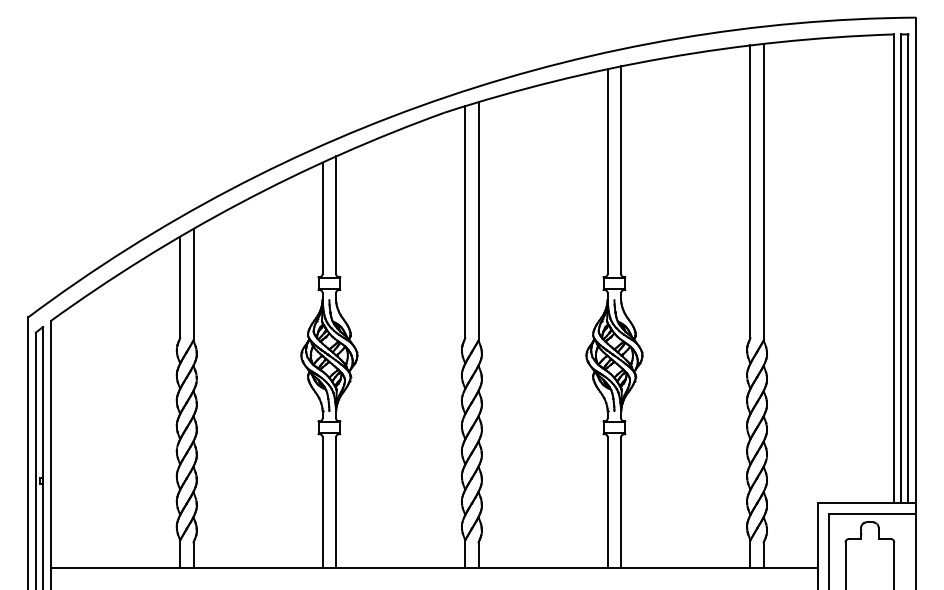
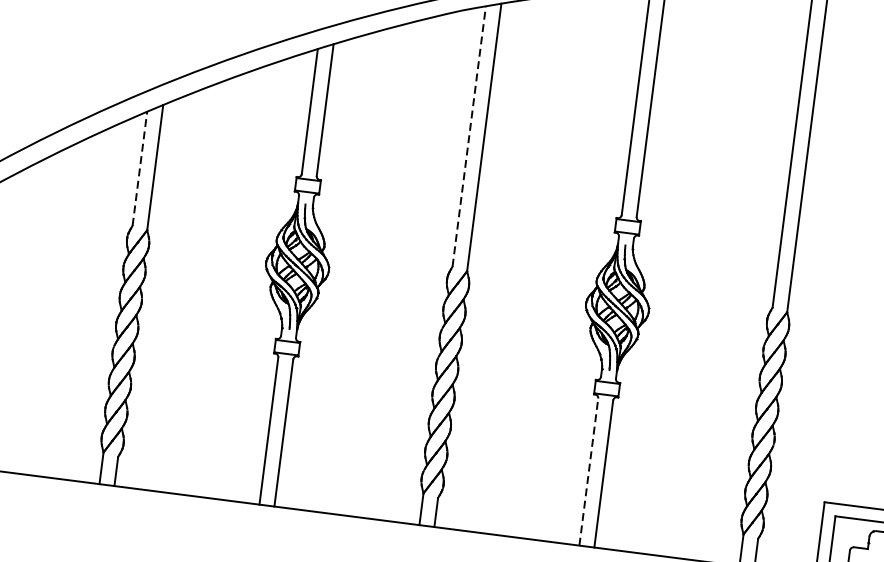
line: (465, 222) -> (469, 136), solid -> dashed
line: (180, 287) -> (140, 168), solid -> dashed
line: (607, 502) -> (588, 471), solid -> dashed

